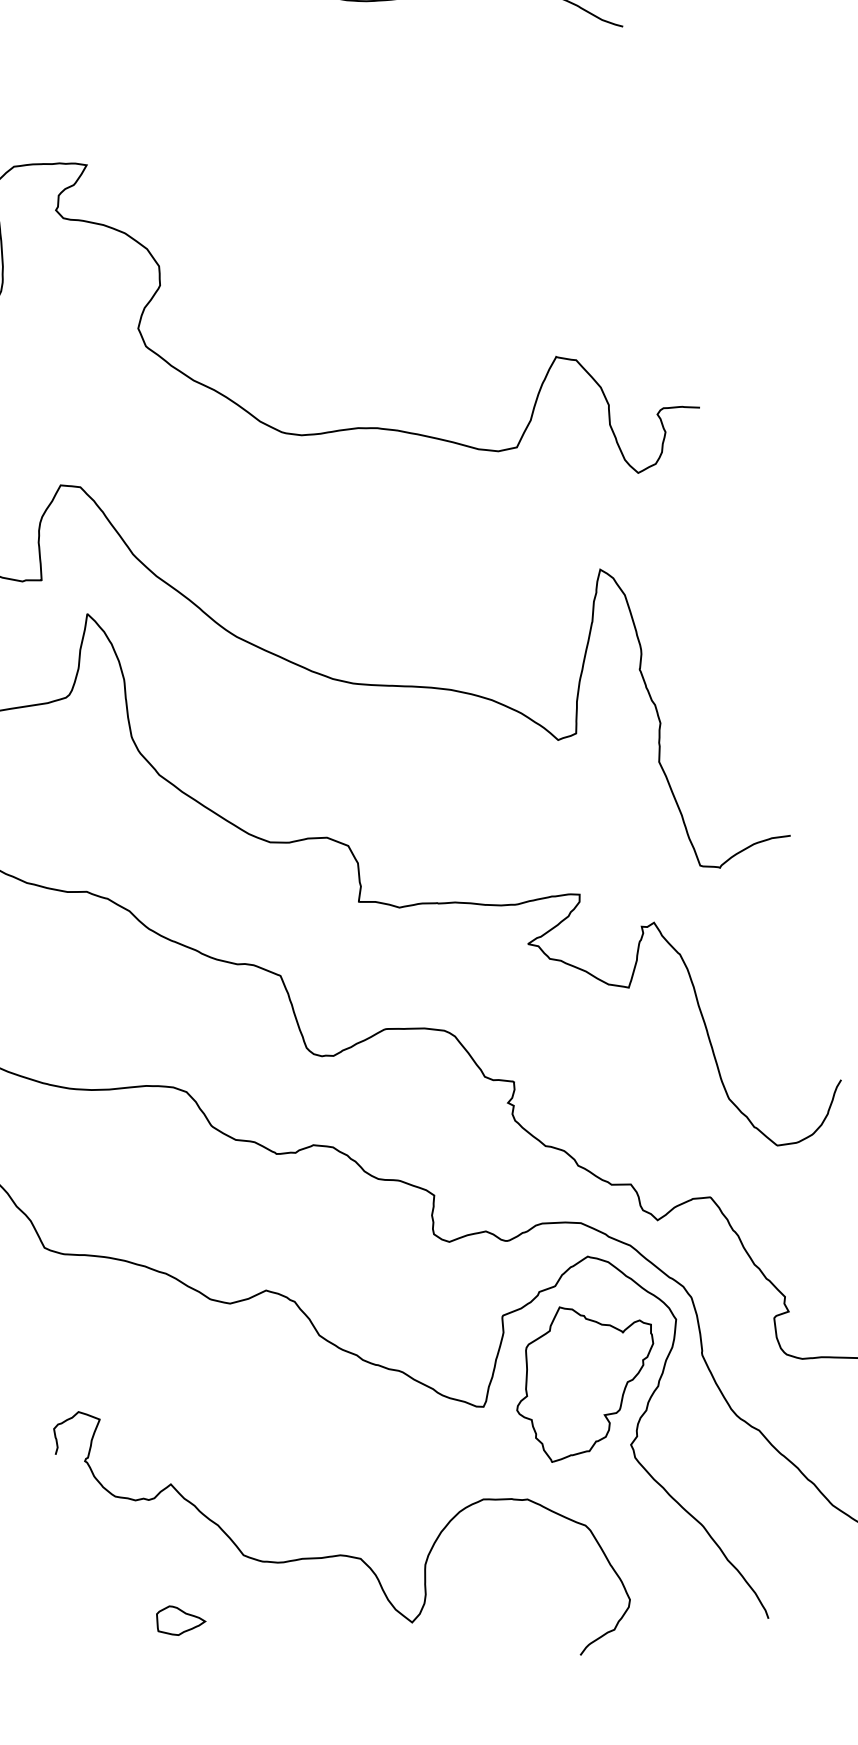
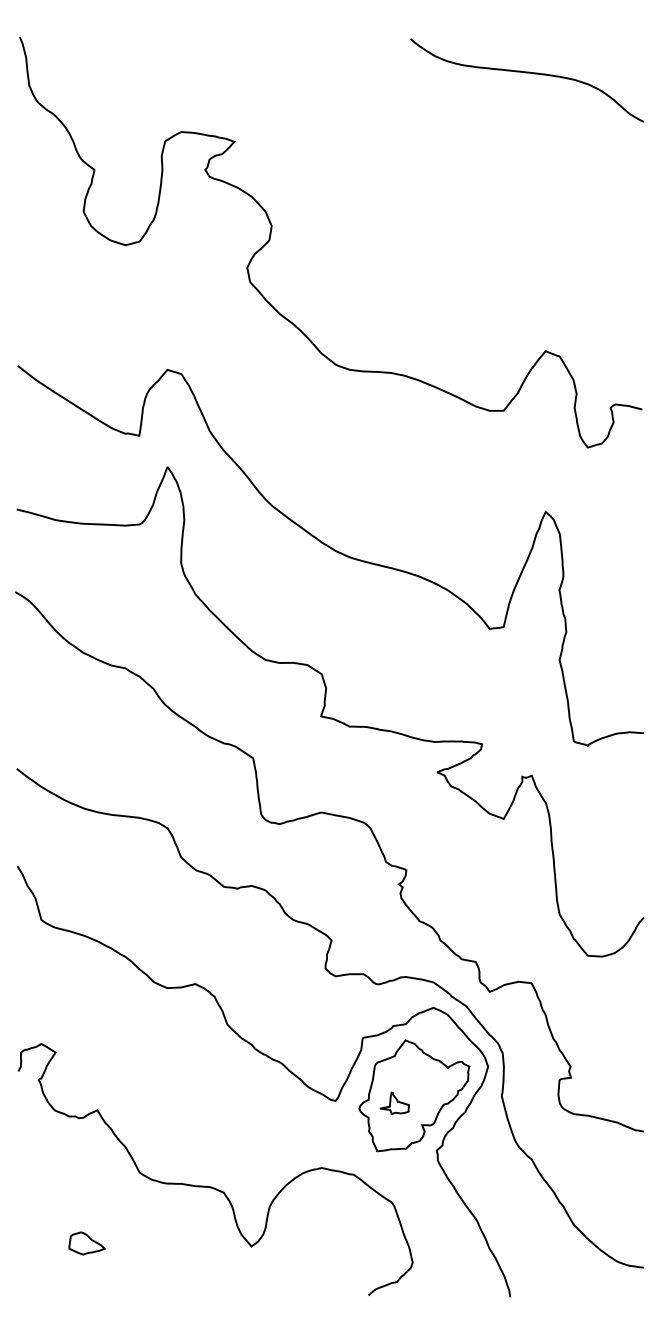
part: (562, 1394) -> (394, 1103), added
part: (179, 1619) -> (86, 1243), moved

